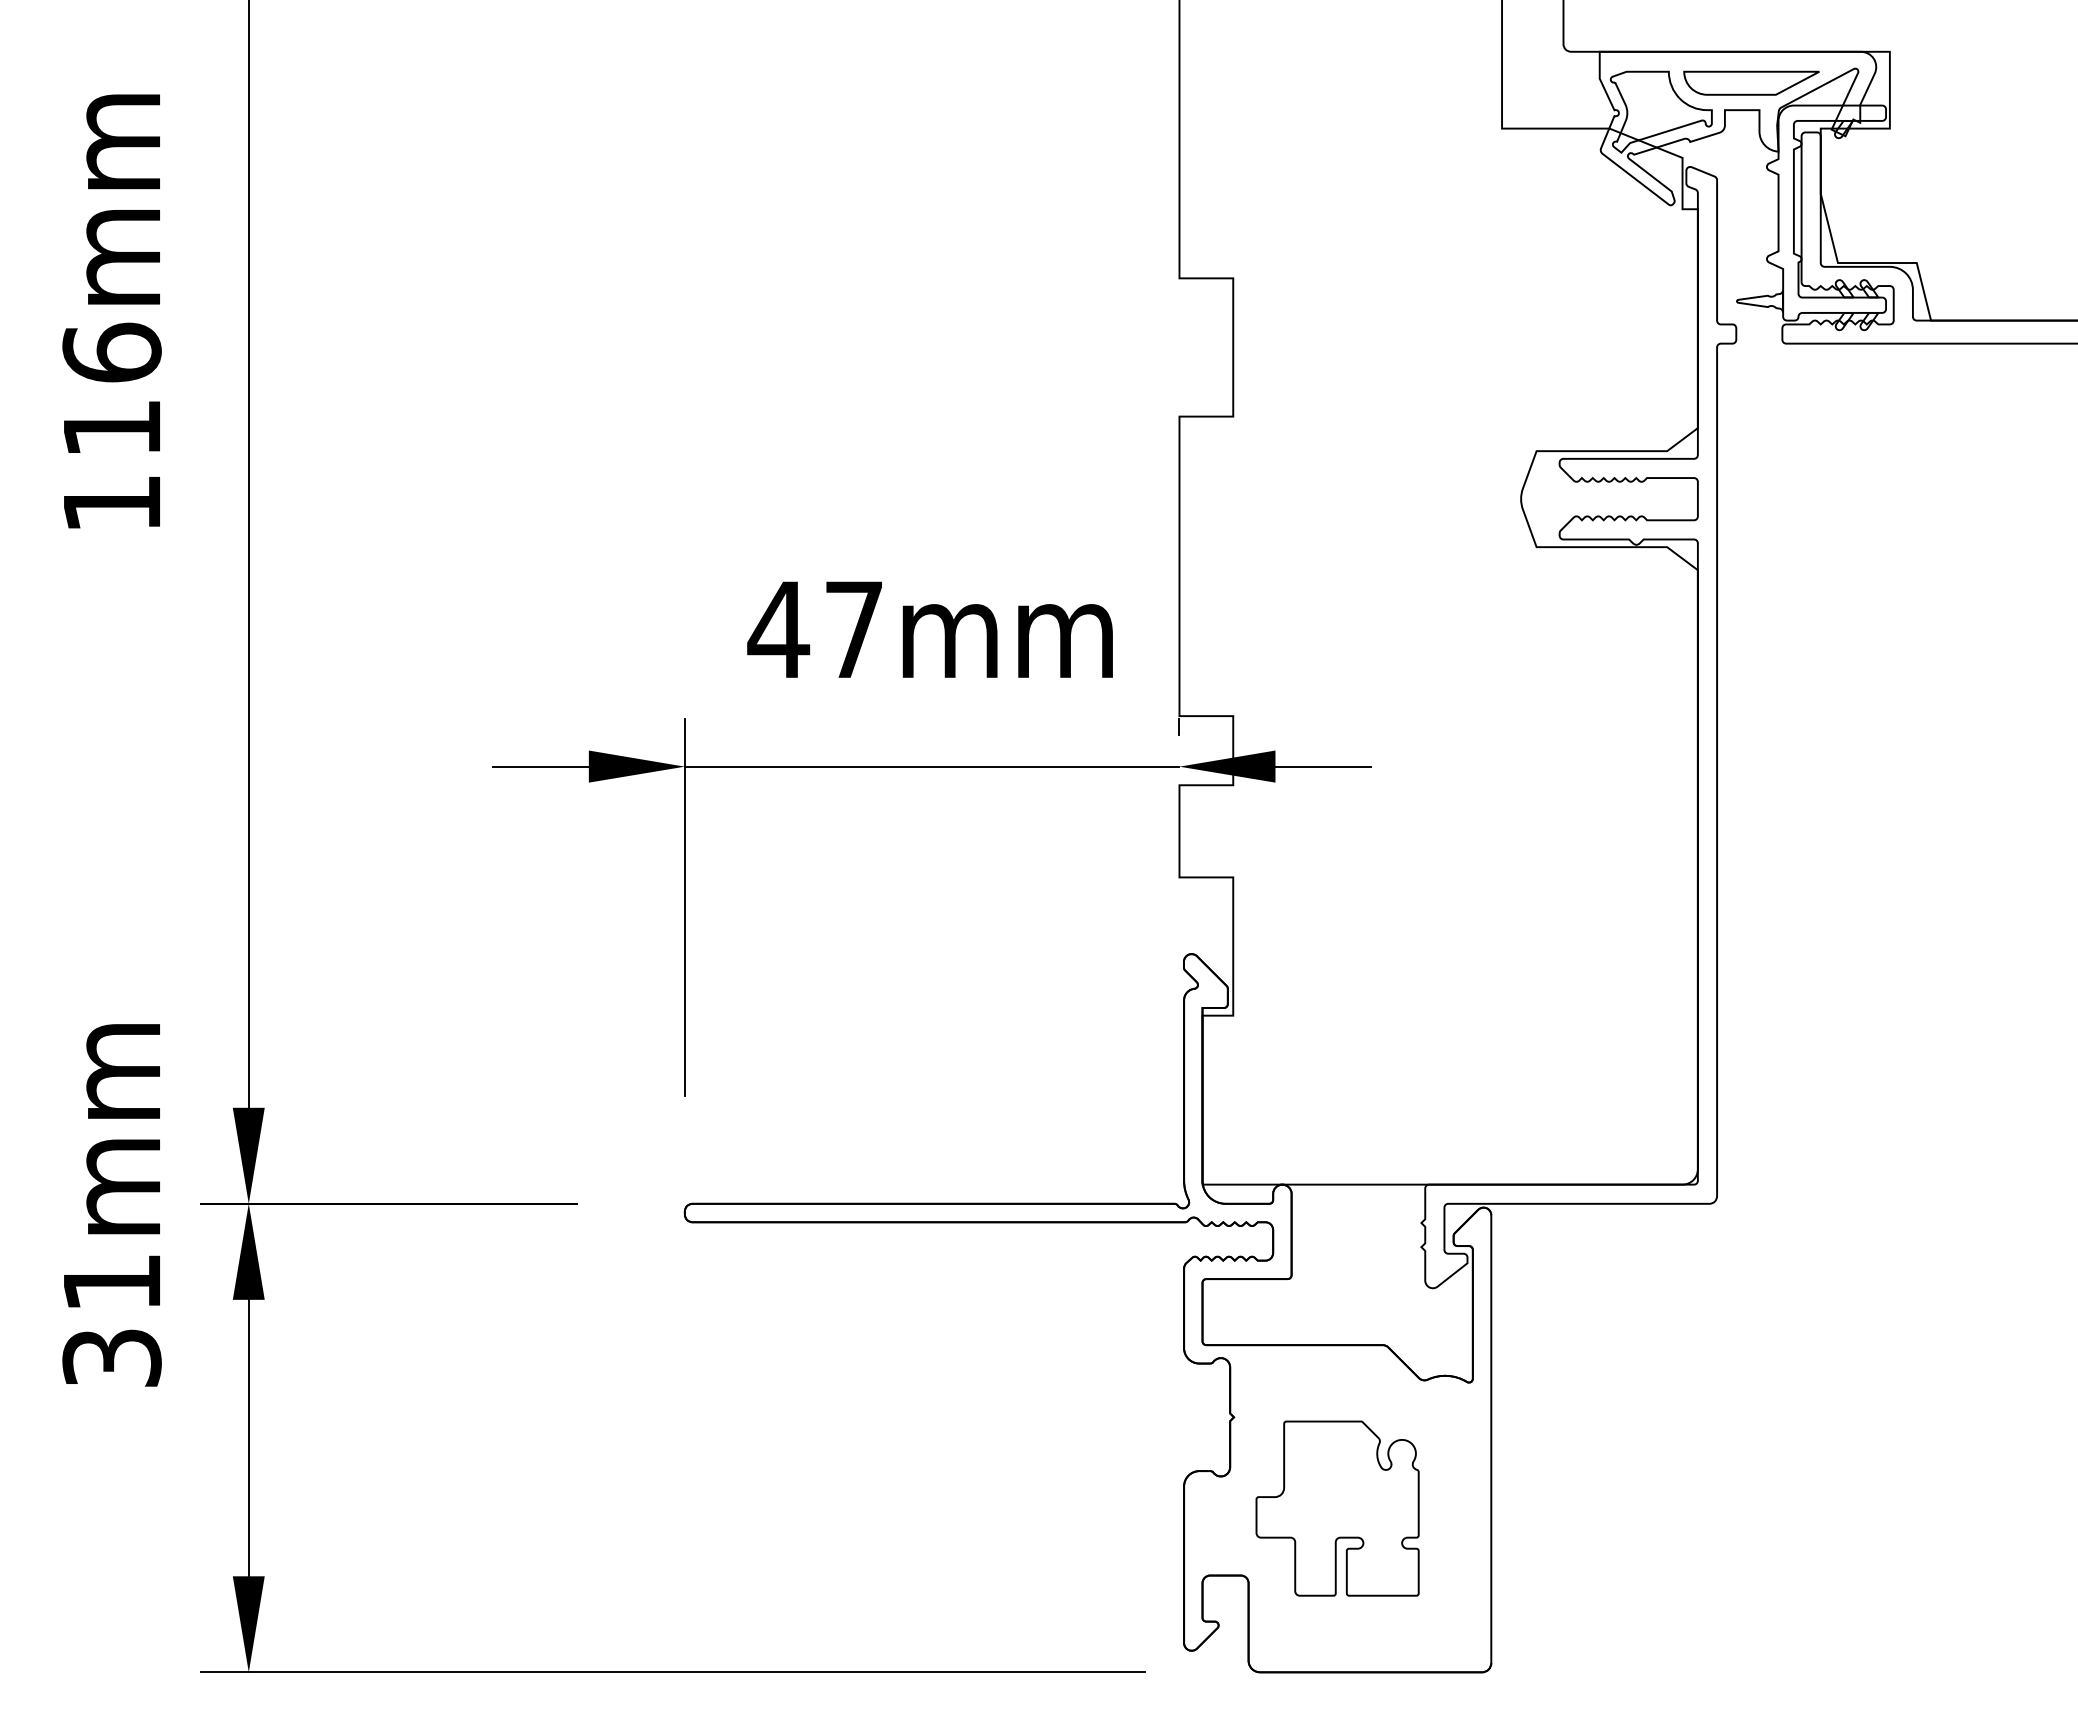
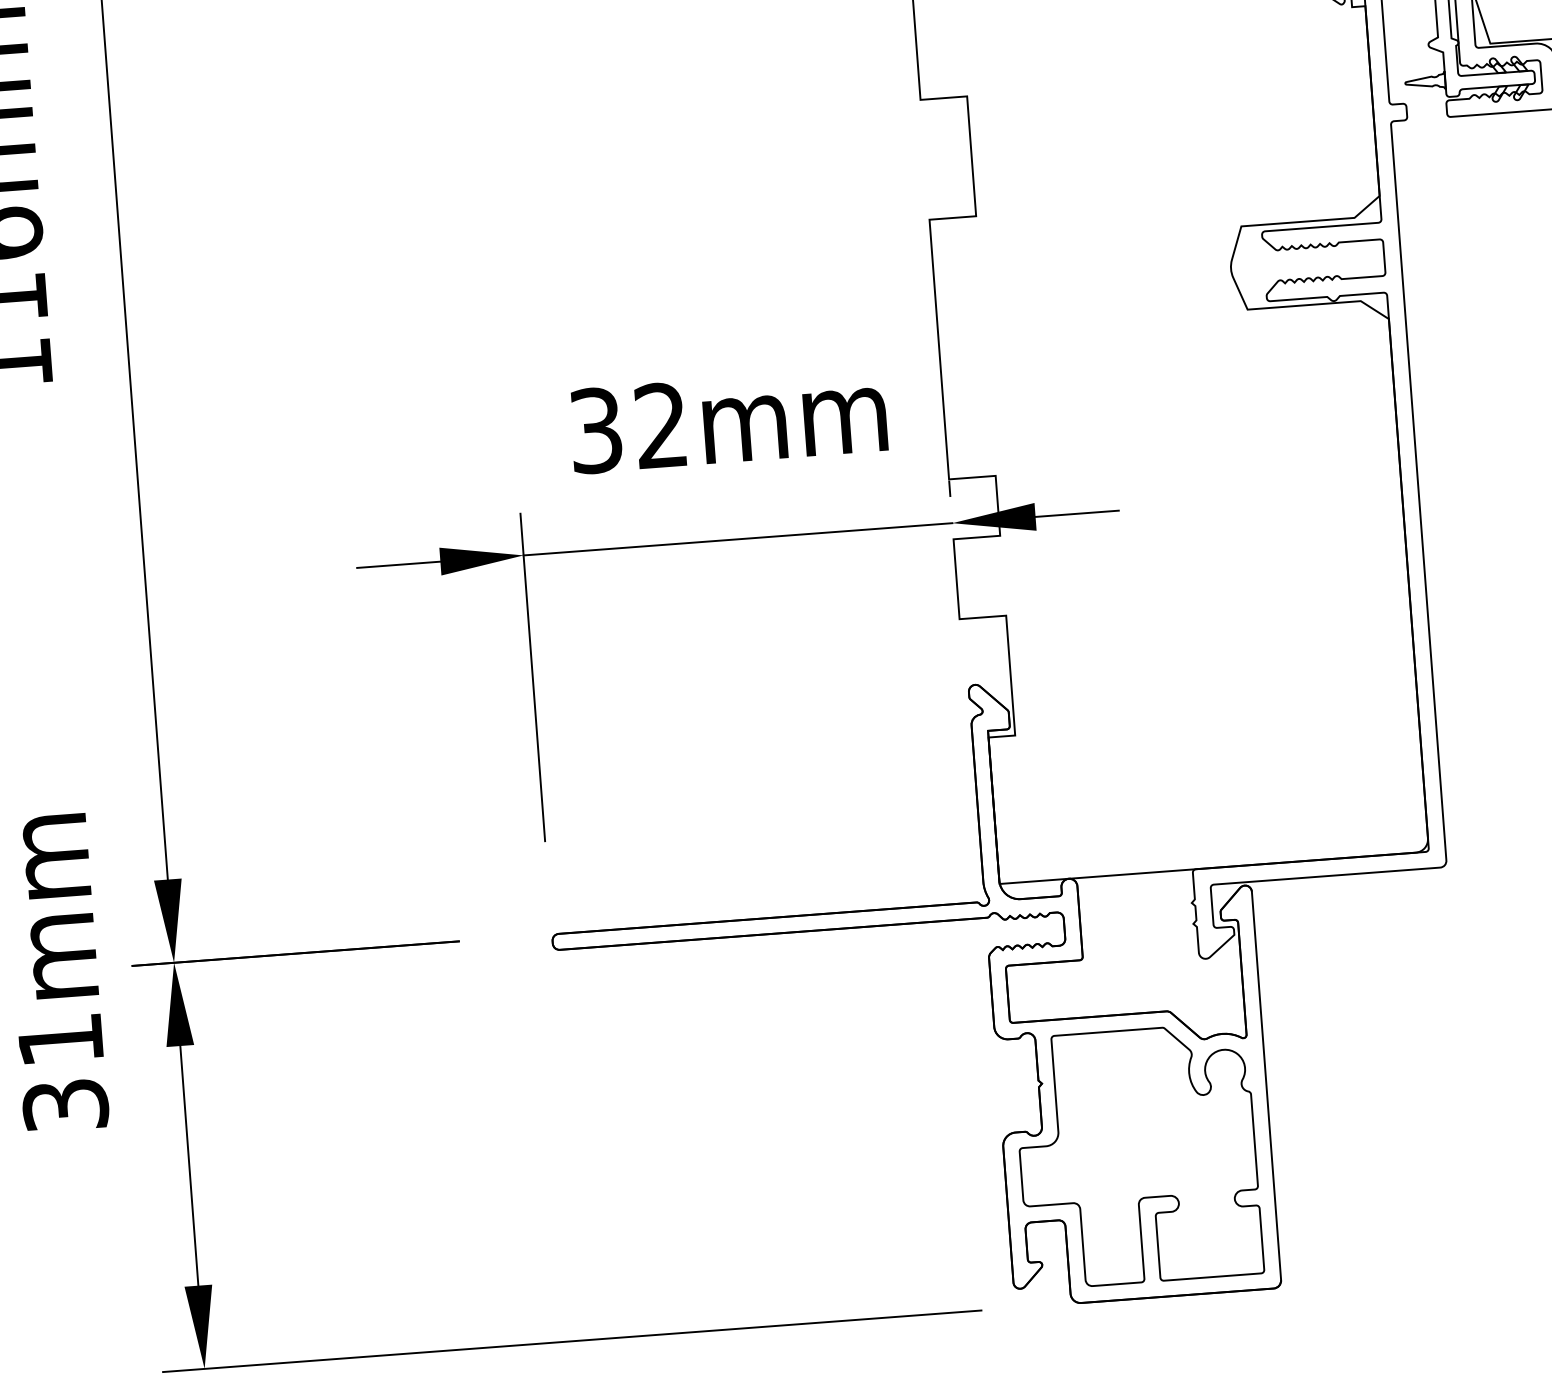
text: (814, 629) -> (627, 428), 47mm -> 32mm
part: (1337, 1508) -> (1137, 1155), size x1.67

